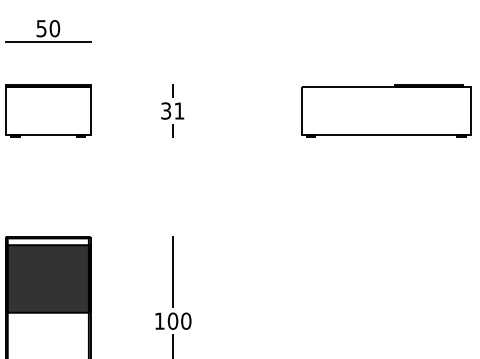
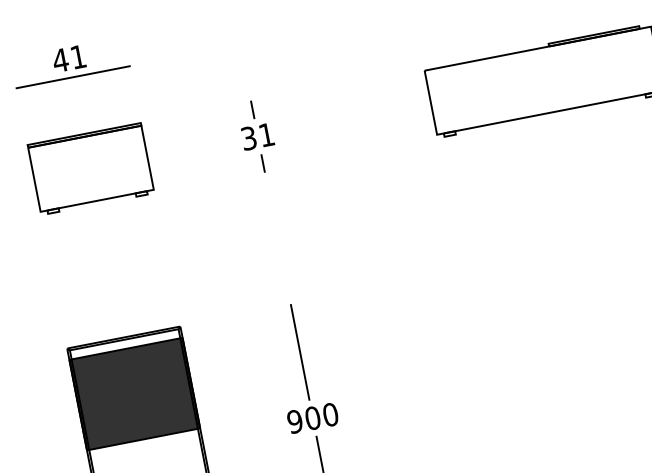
text: (48, 28) -> (69, 58), 50 -> 41
text: (159, 320) -> (294, 420), 100 -> 900

